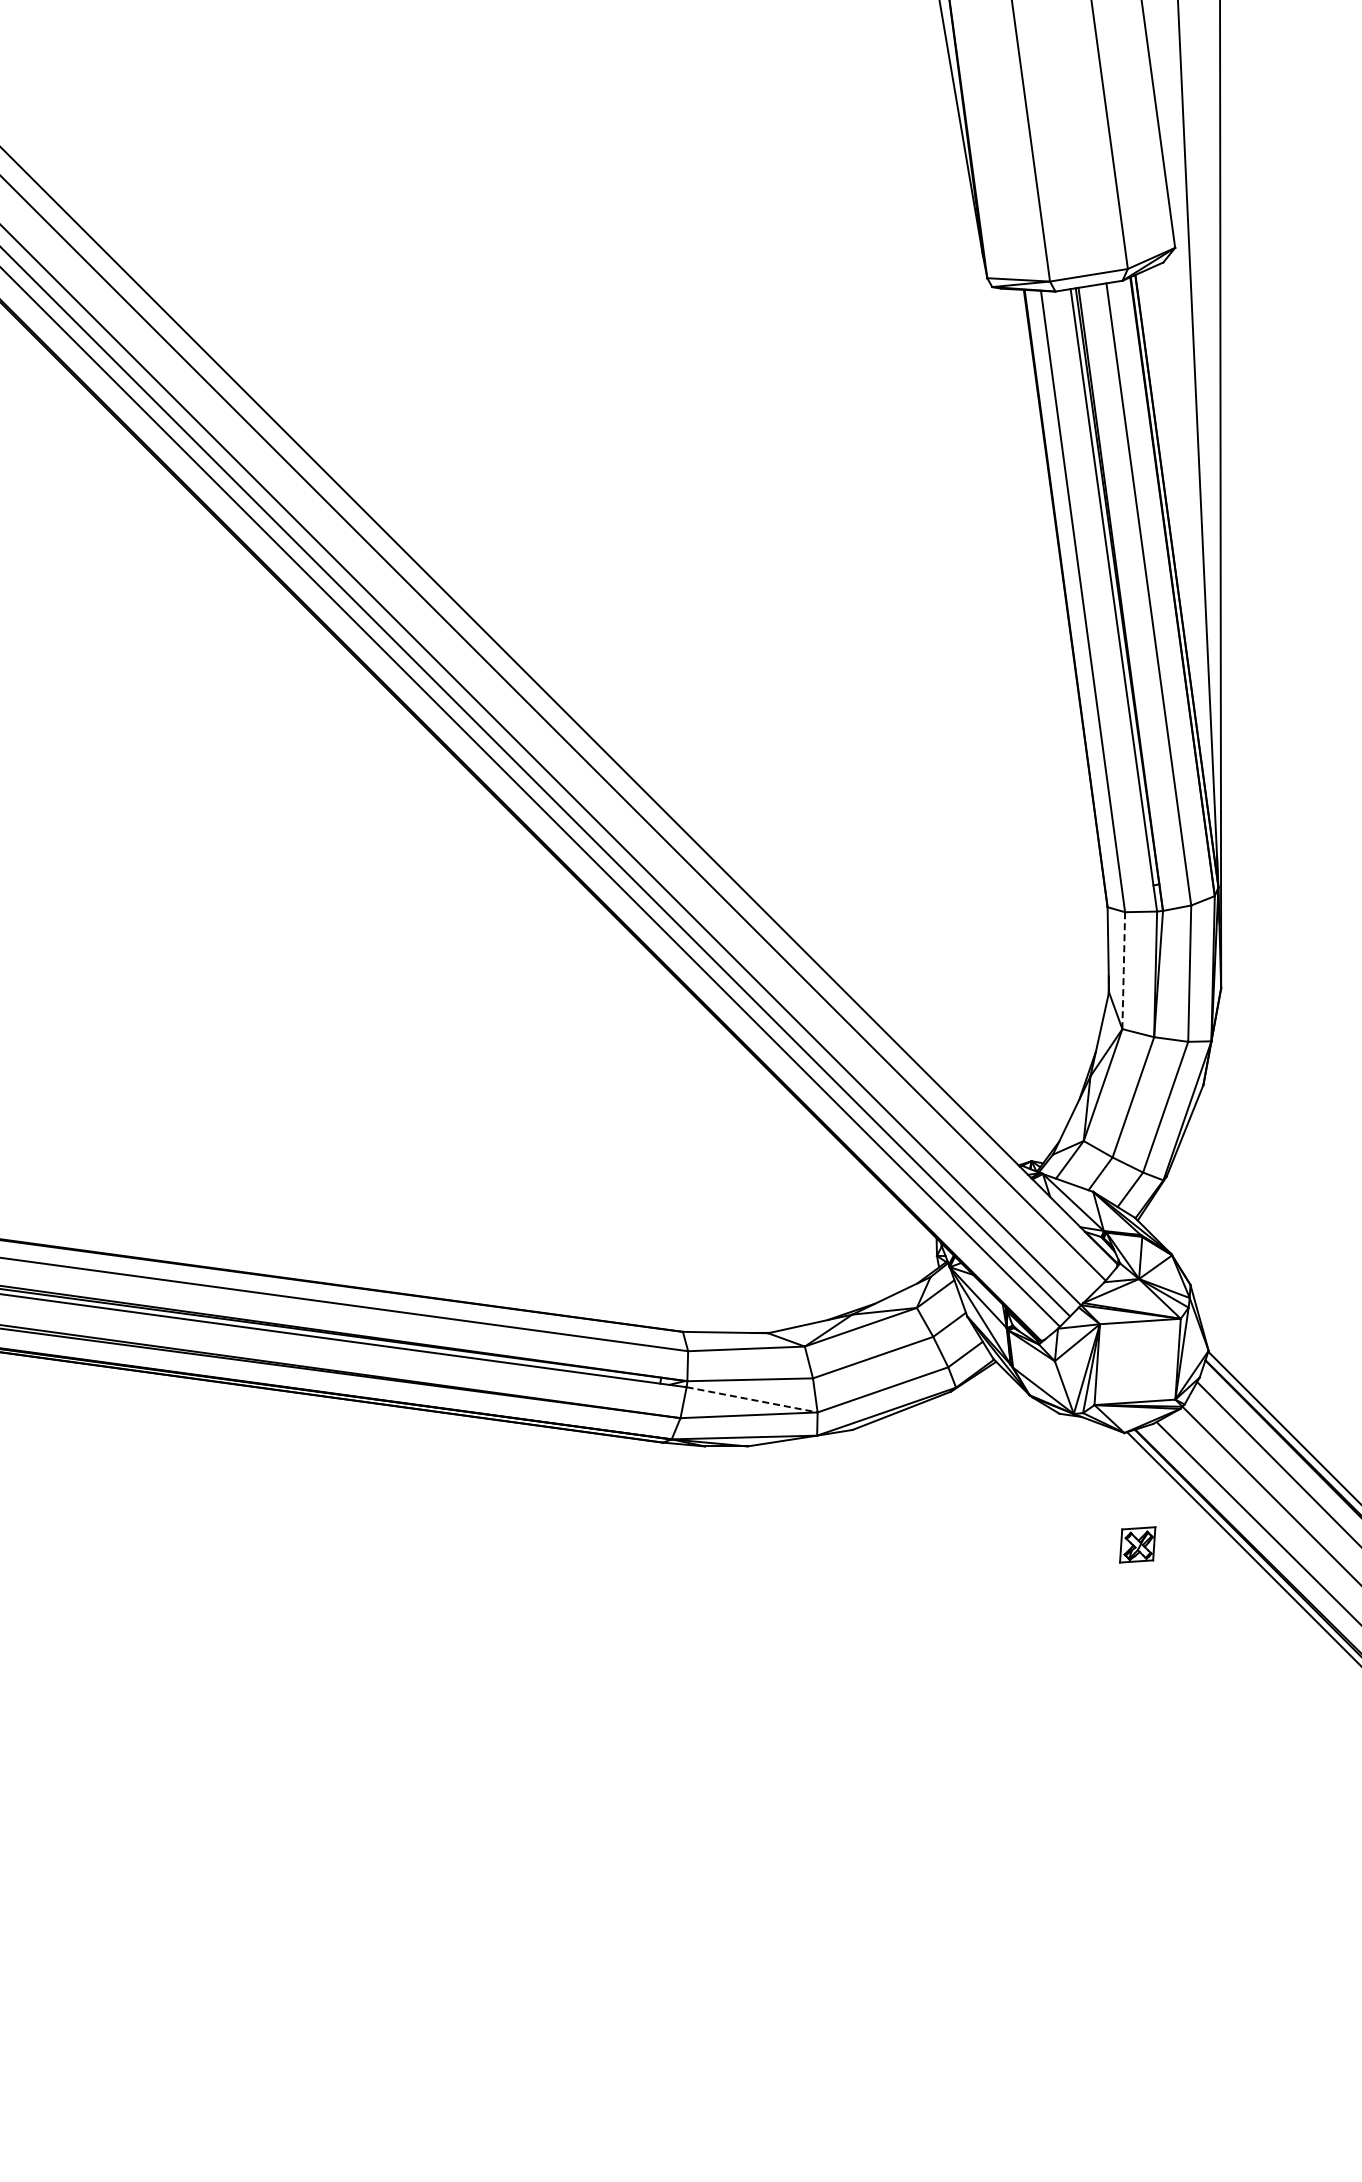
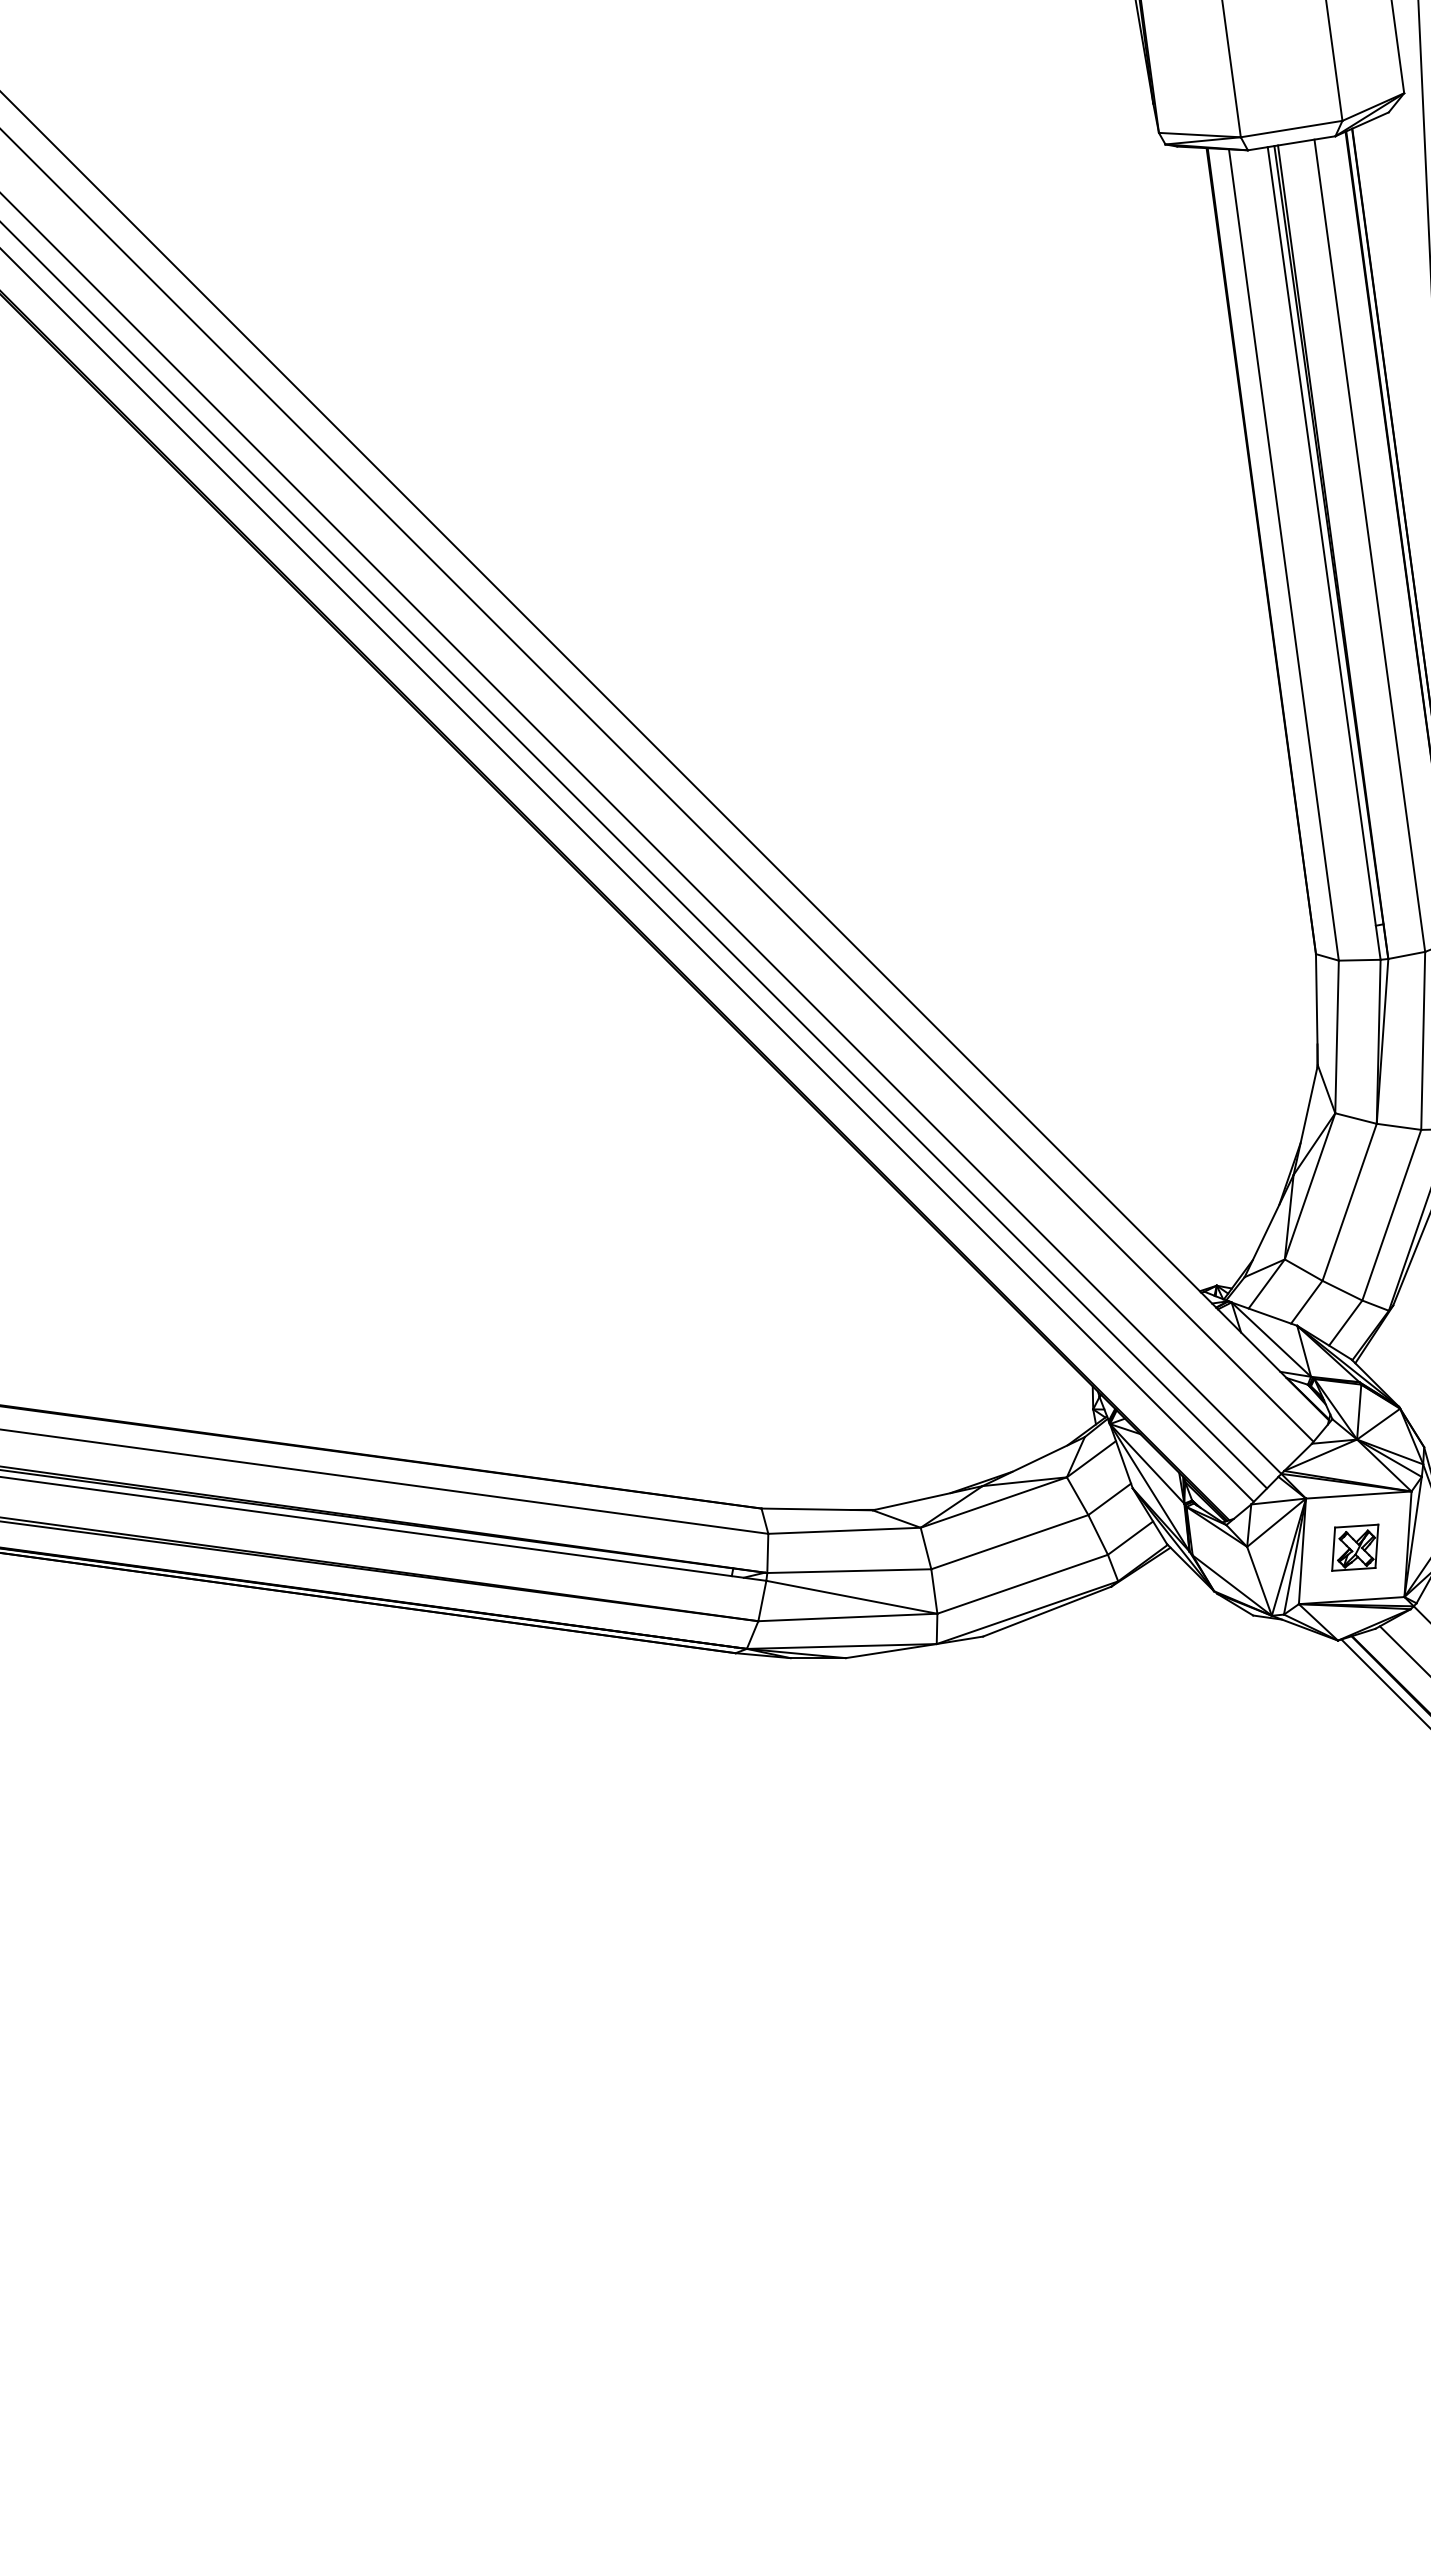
line: (1123, 971) -> (1336, 1038), dashed -> solid
line: (752, 1399) -> (852, 1596), dashed -> solid
part: (1137, 1544) -> (1355, 1547), moved

